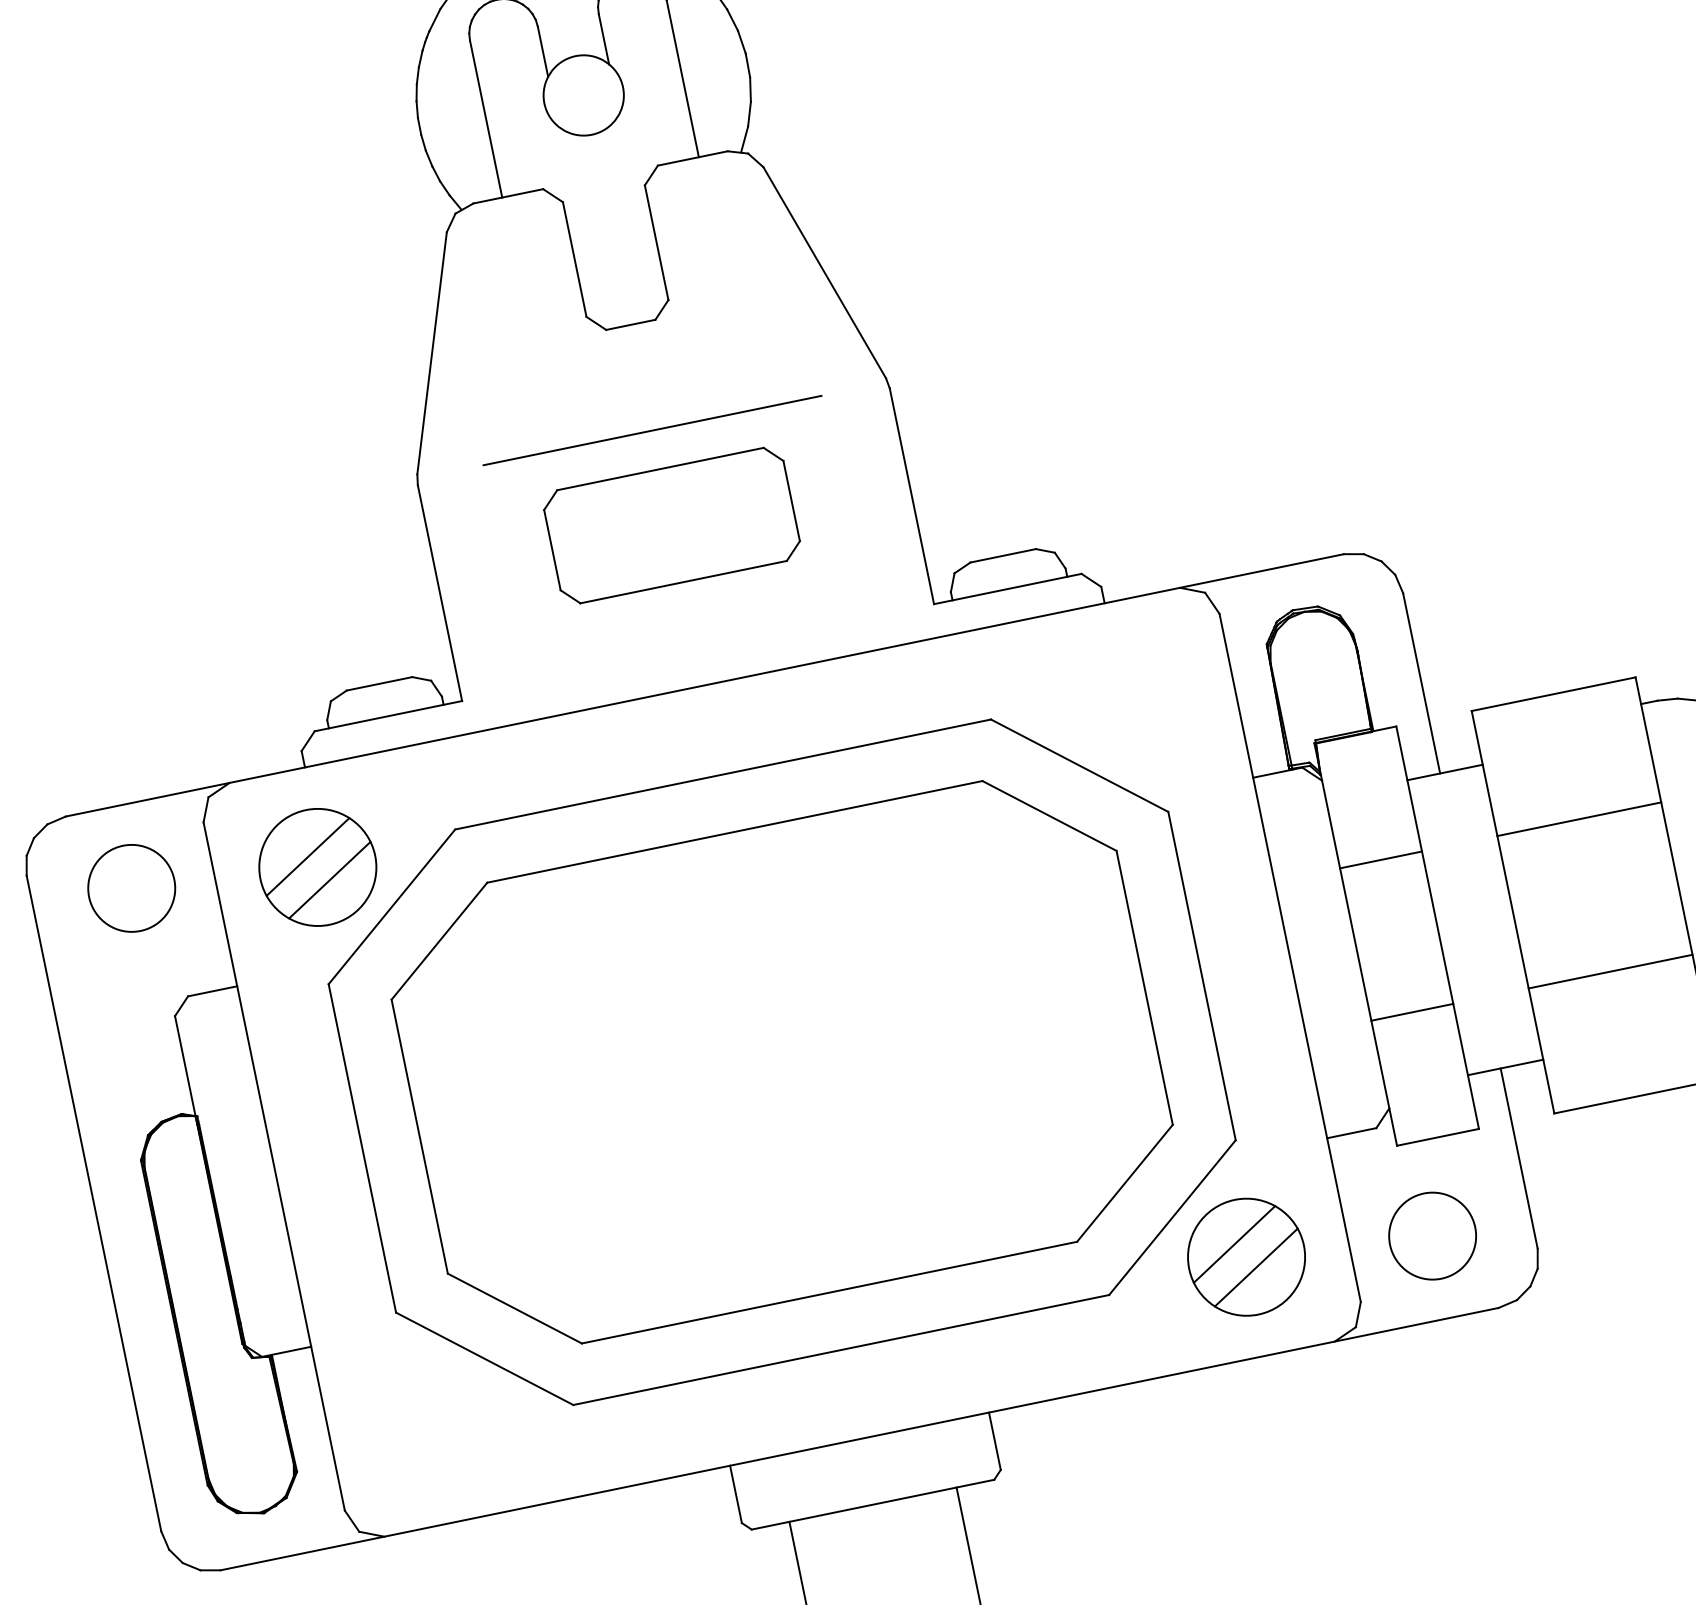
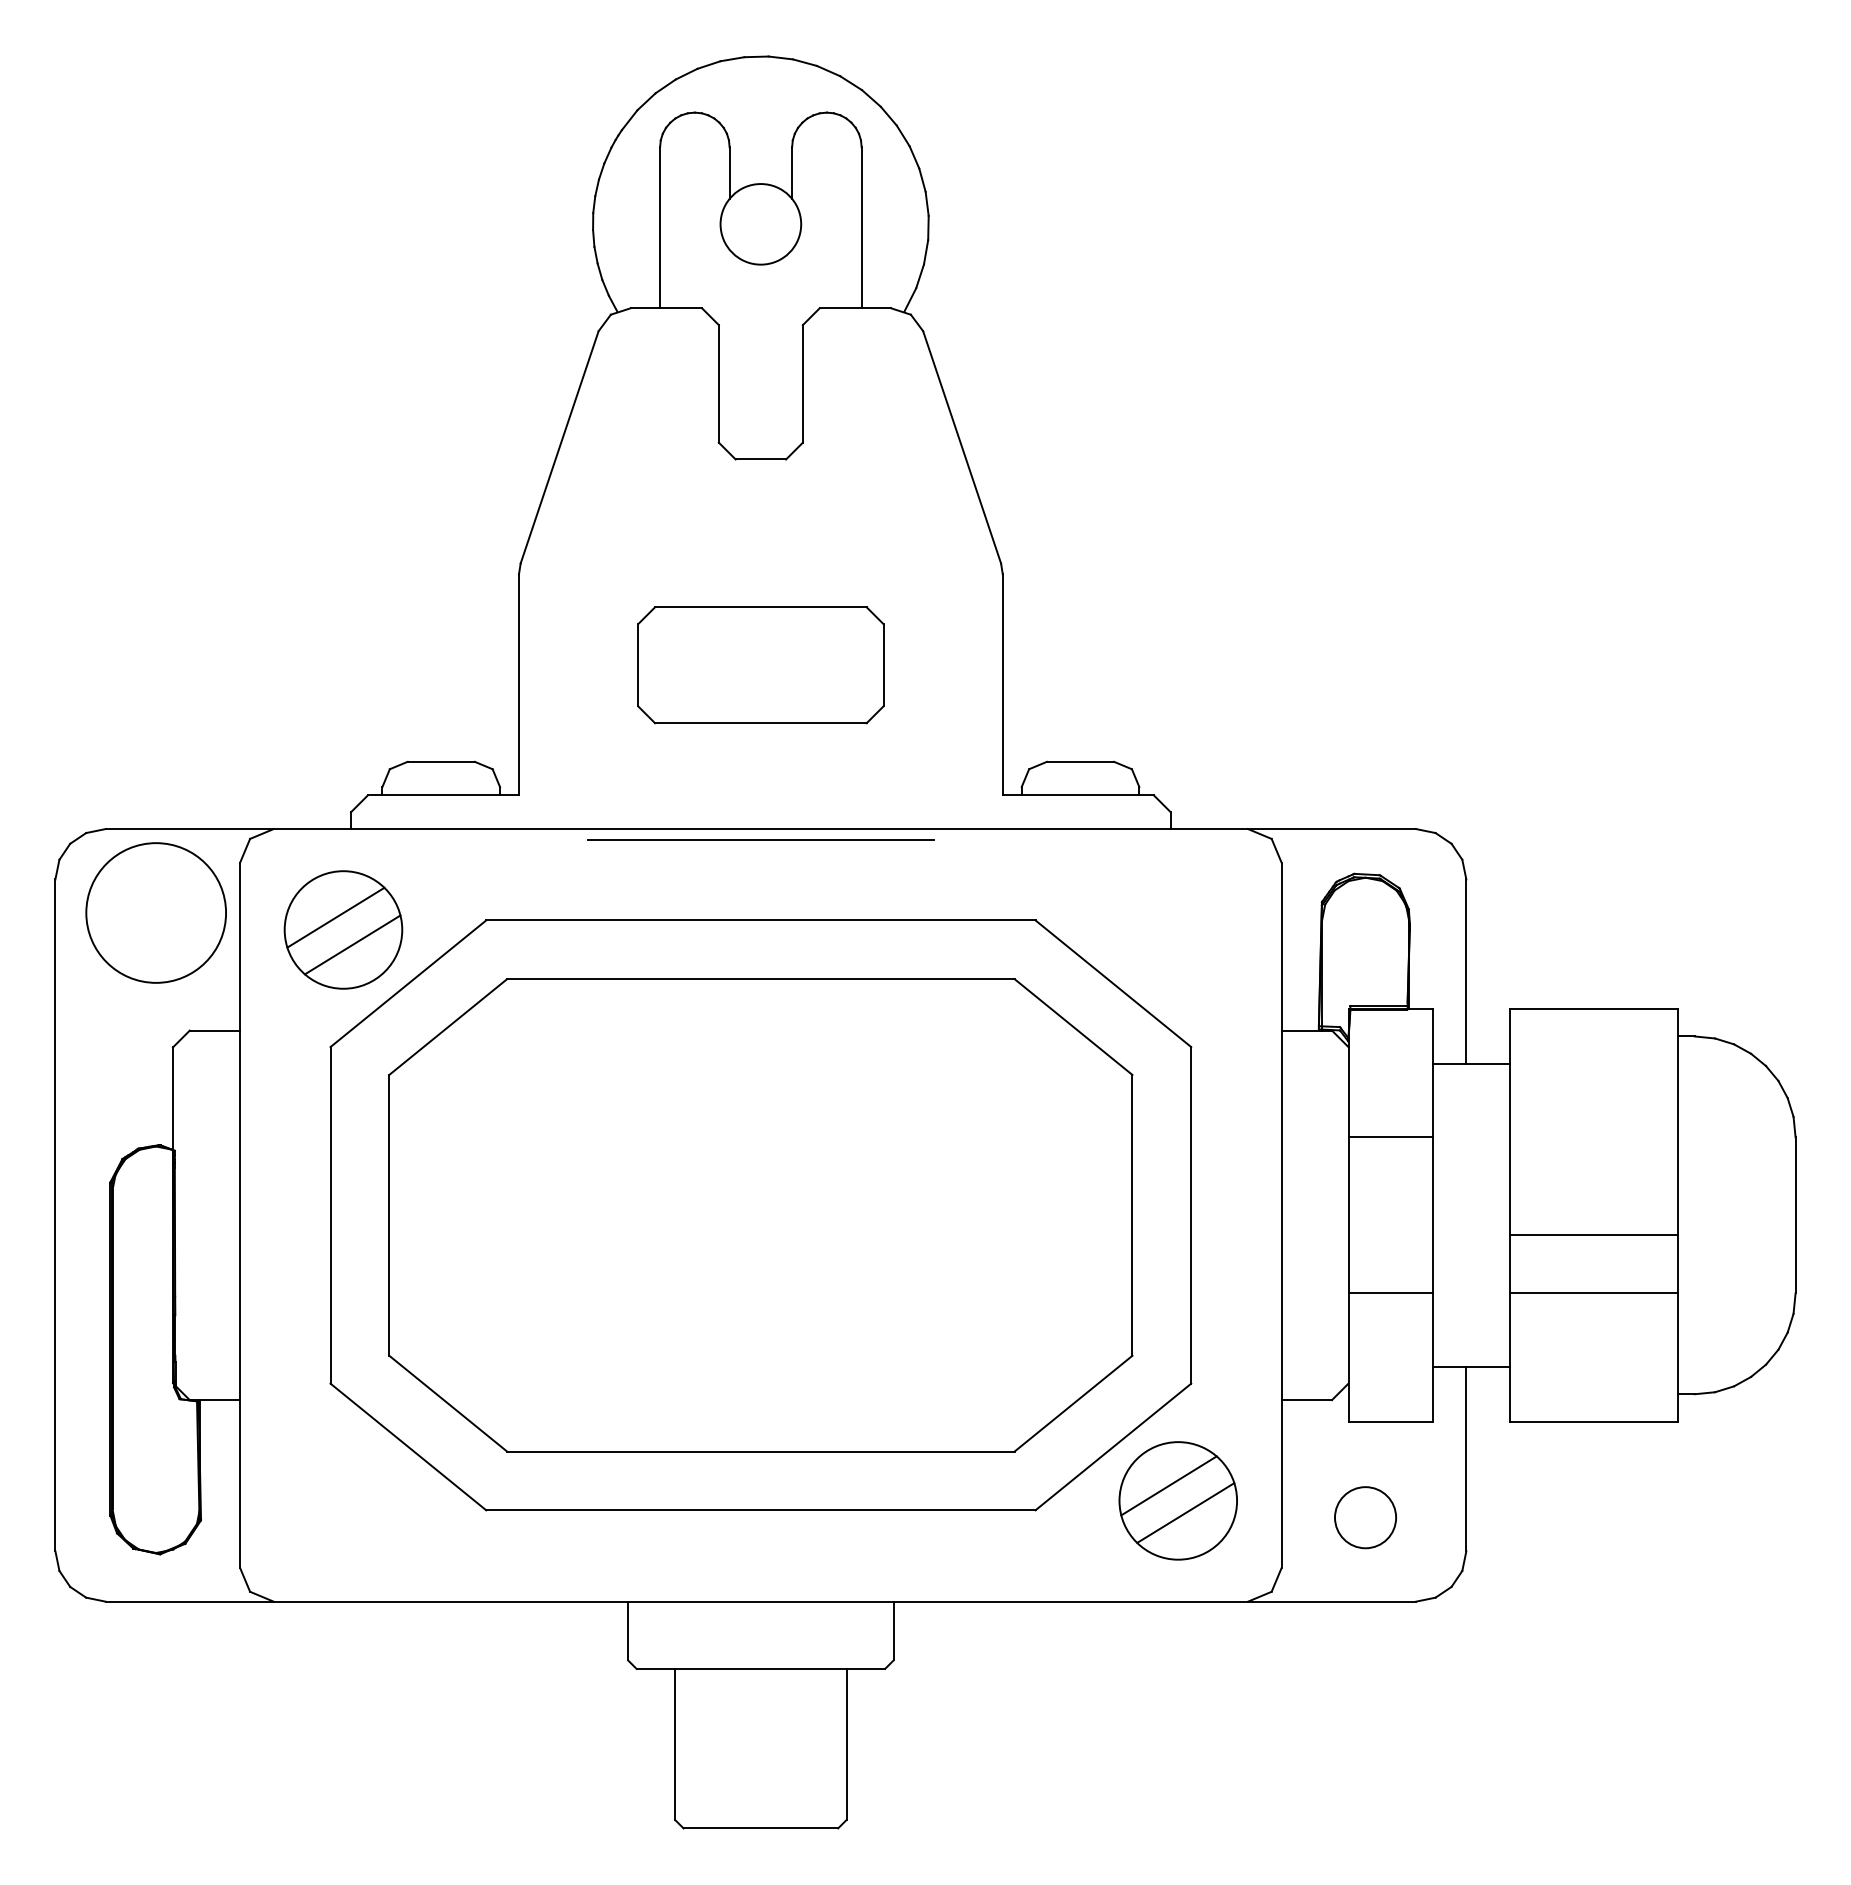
line: (652, 430) -> (760, 839), moved
line: (1578, 819) -> (1593, 1235), moved
circle: (130, 888) -> (155, 912), size x1.6
circle: (1432, 1235) -> (1365, 1517), size x0.7

